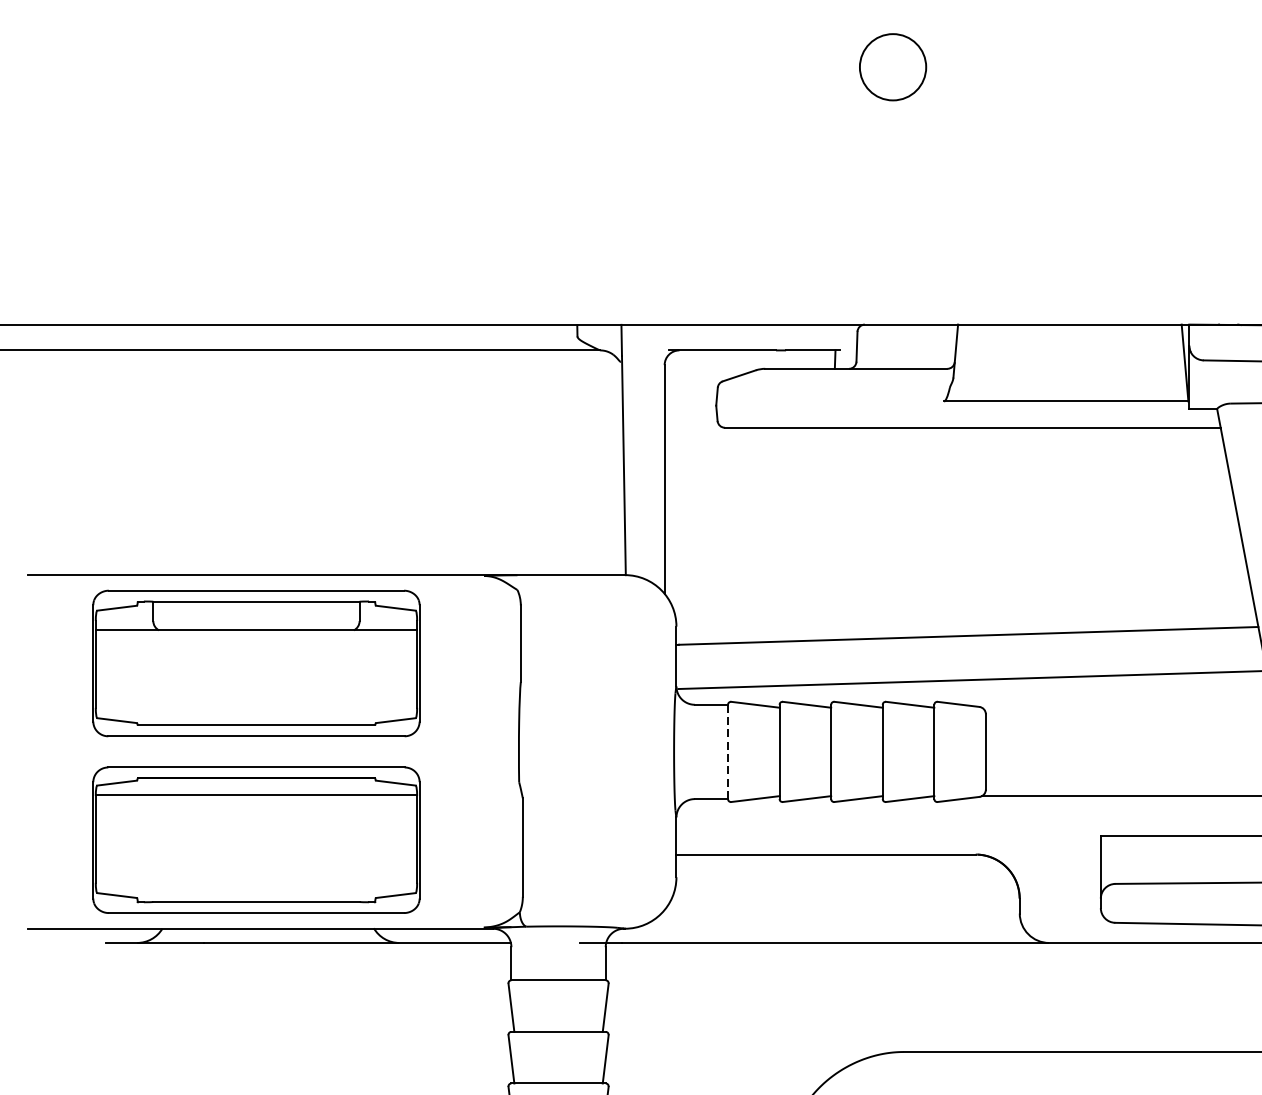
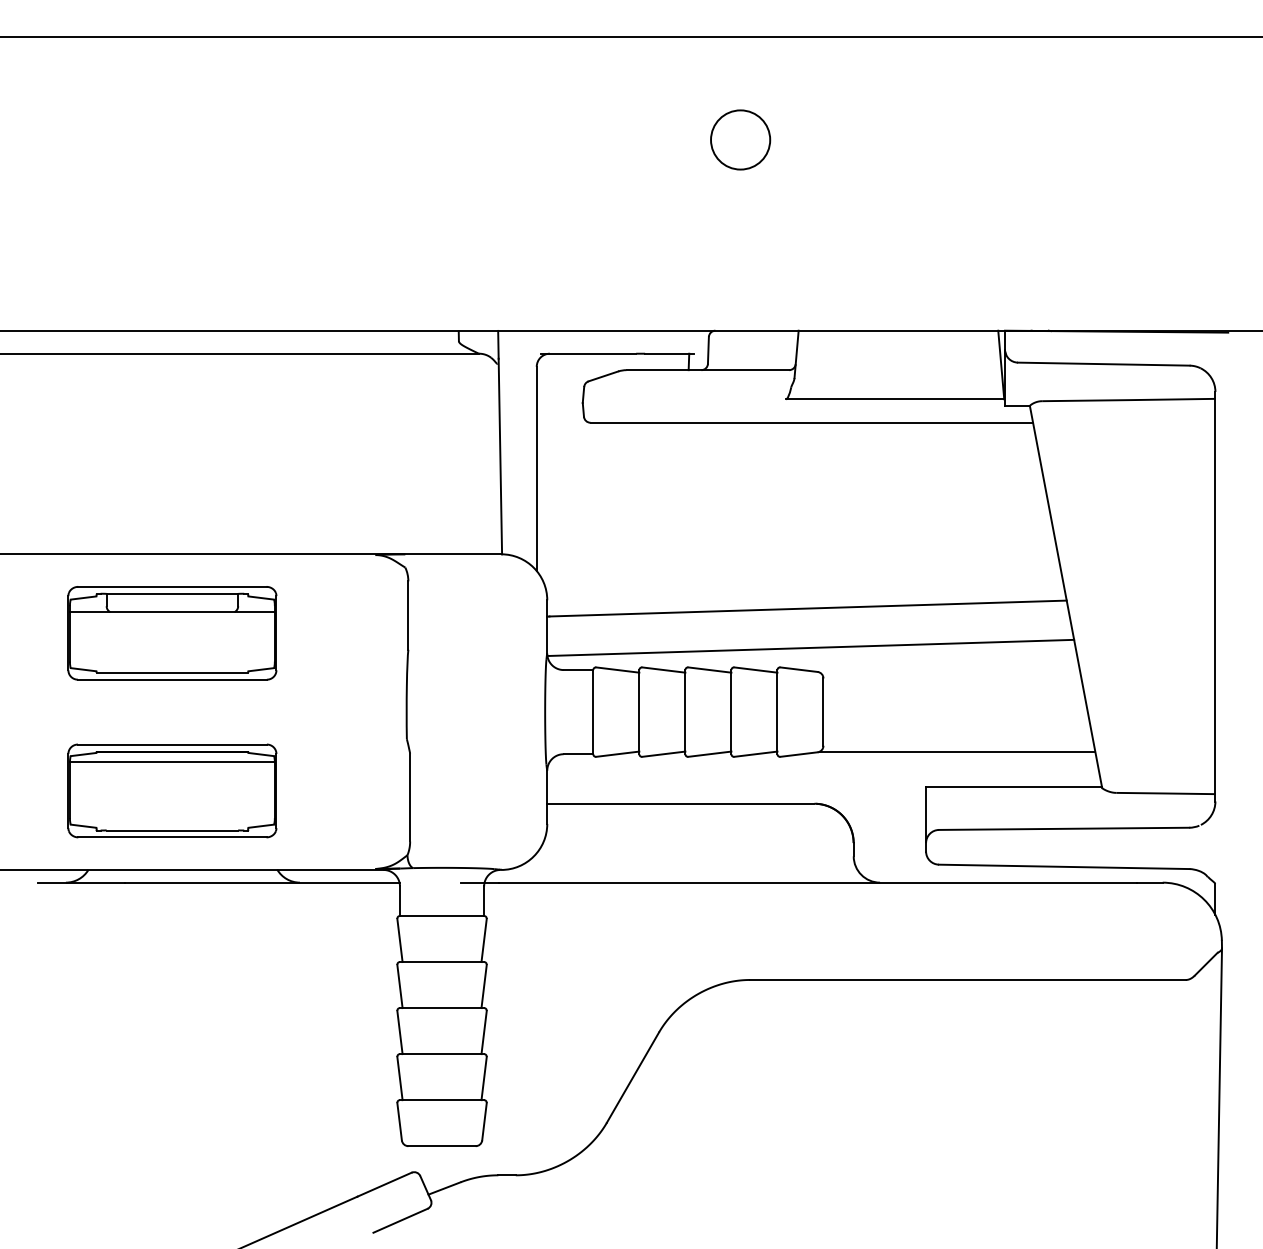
circle: (892, 66) -> (740, 139), moved
part: (256, 663) -> (172, 633), size x0.71
line: (728, 752) -> (593, 712), dashed -> solid
part: (256, 839) -> (172, 790), size x0.71

